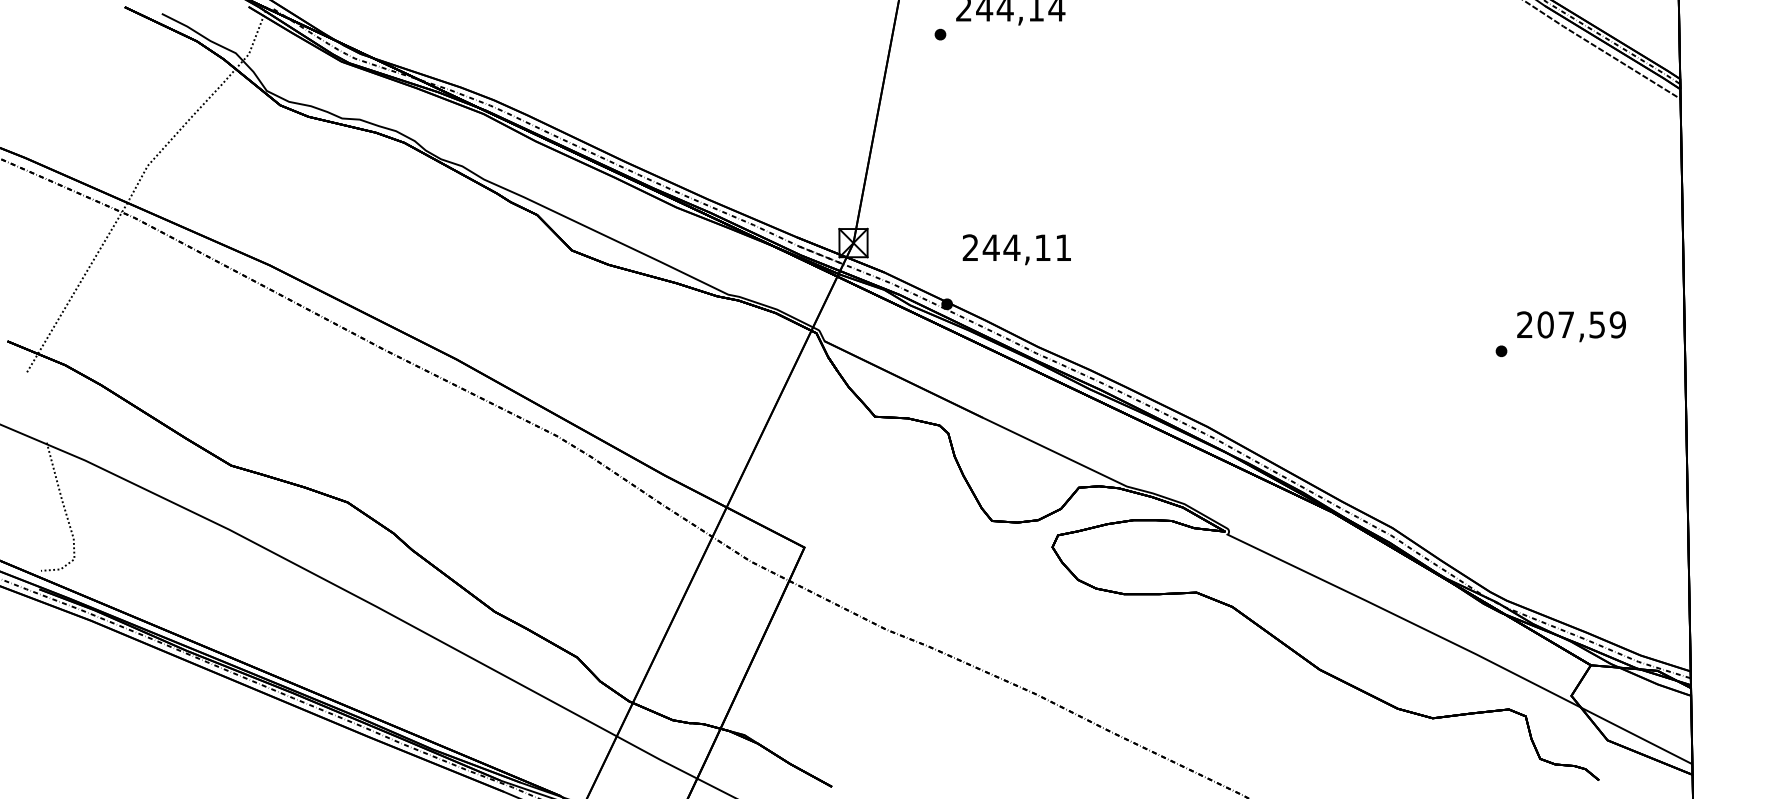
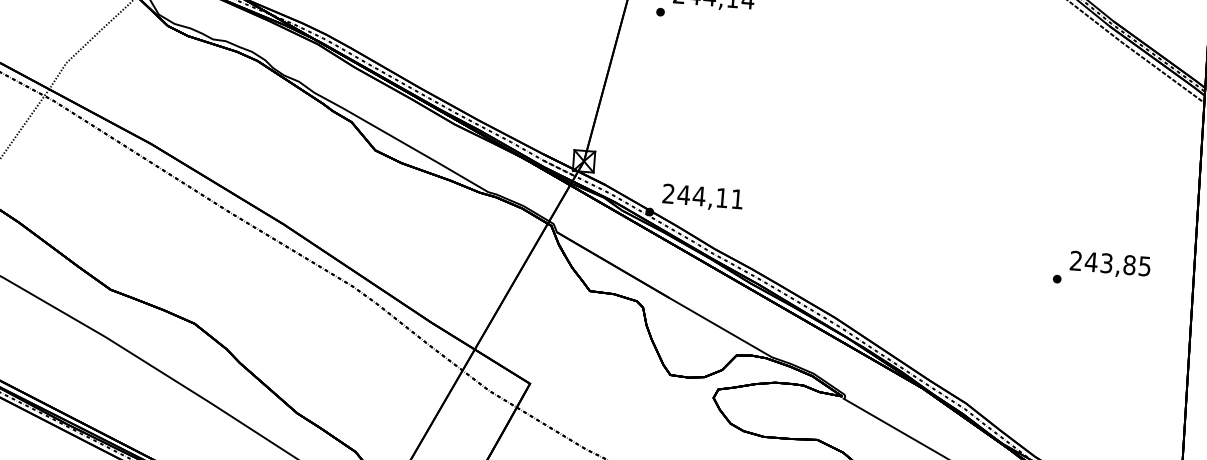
text: (1016, 249) -> (702, 197), moved
text: (1581, 324) -> (1117, 263), 207,59 -> 243,85

